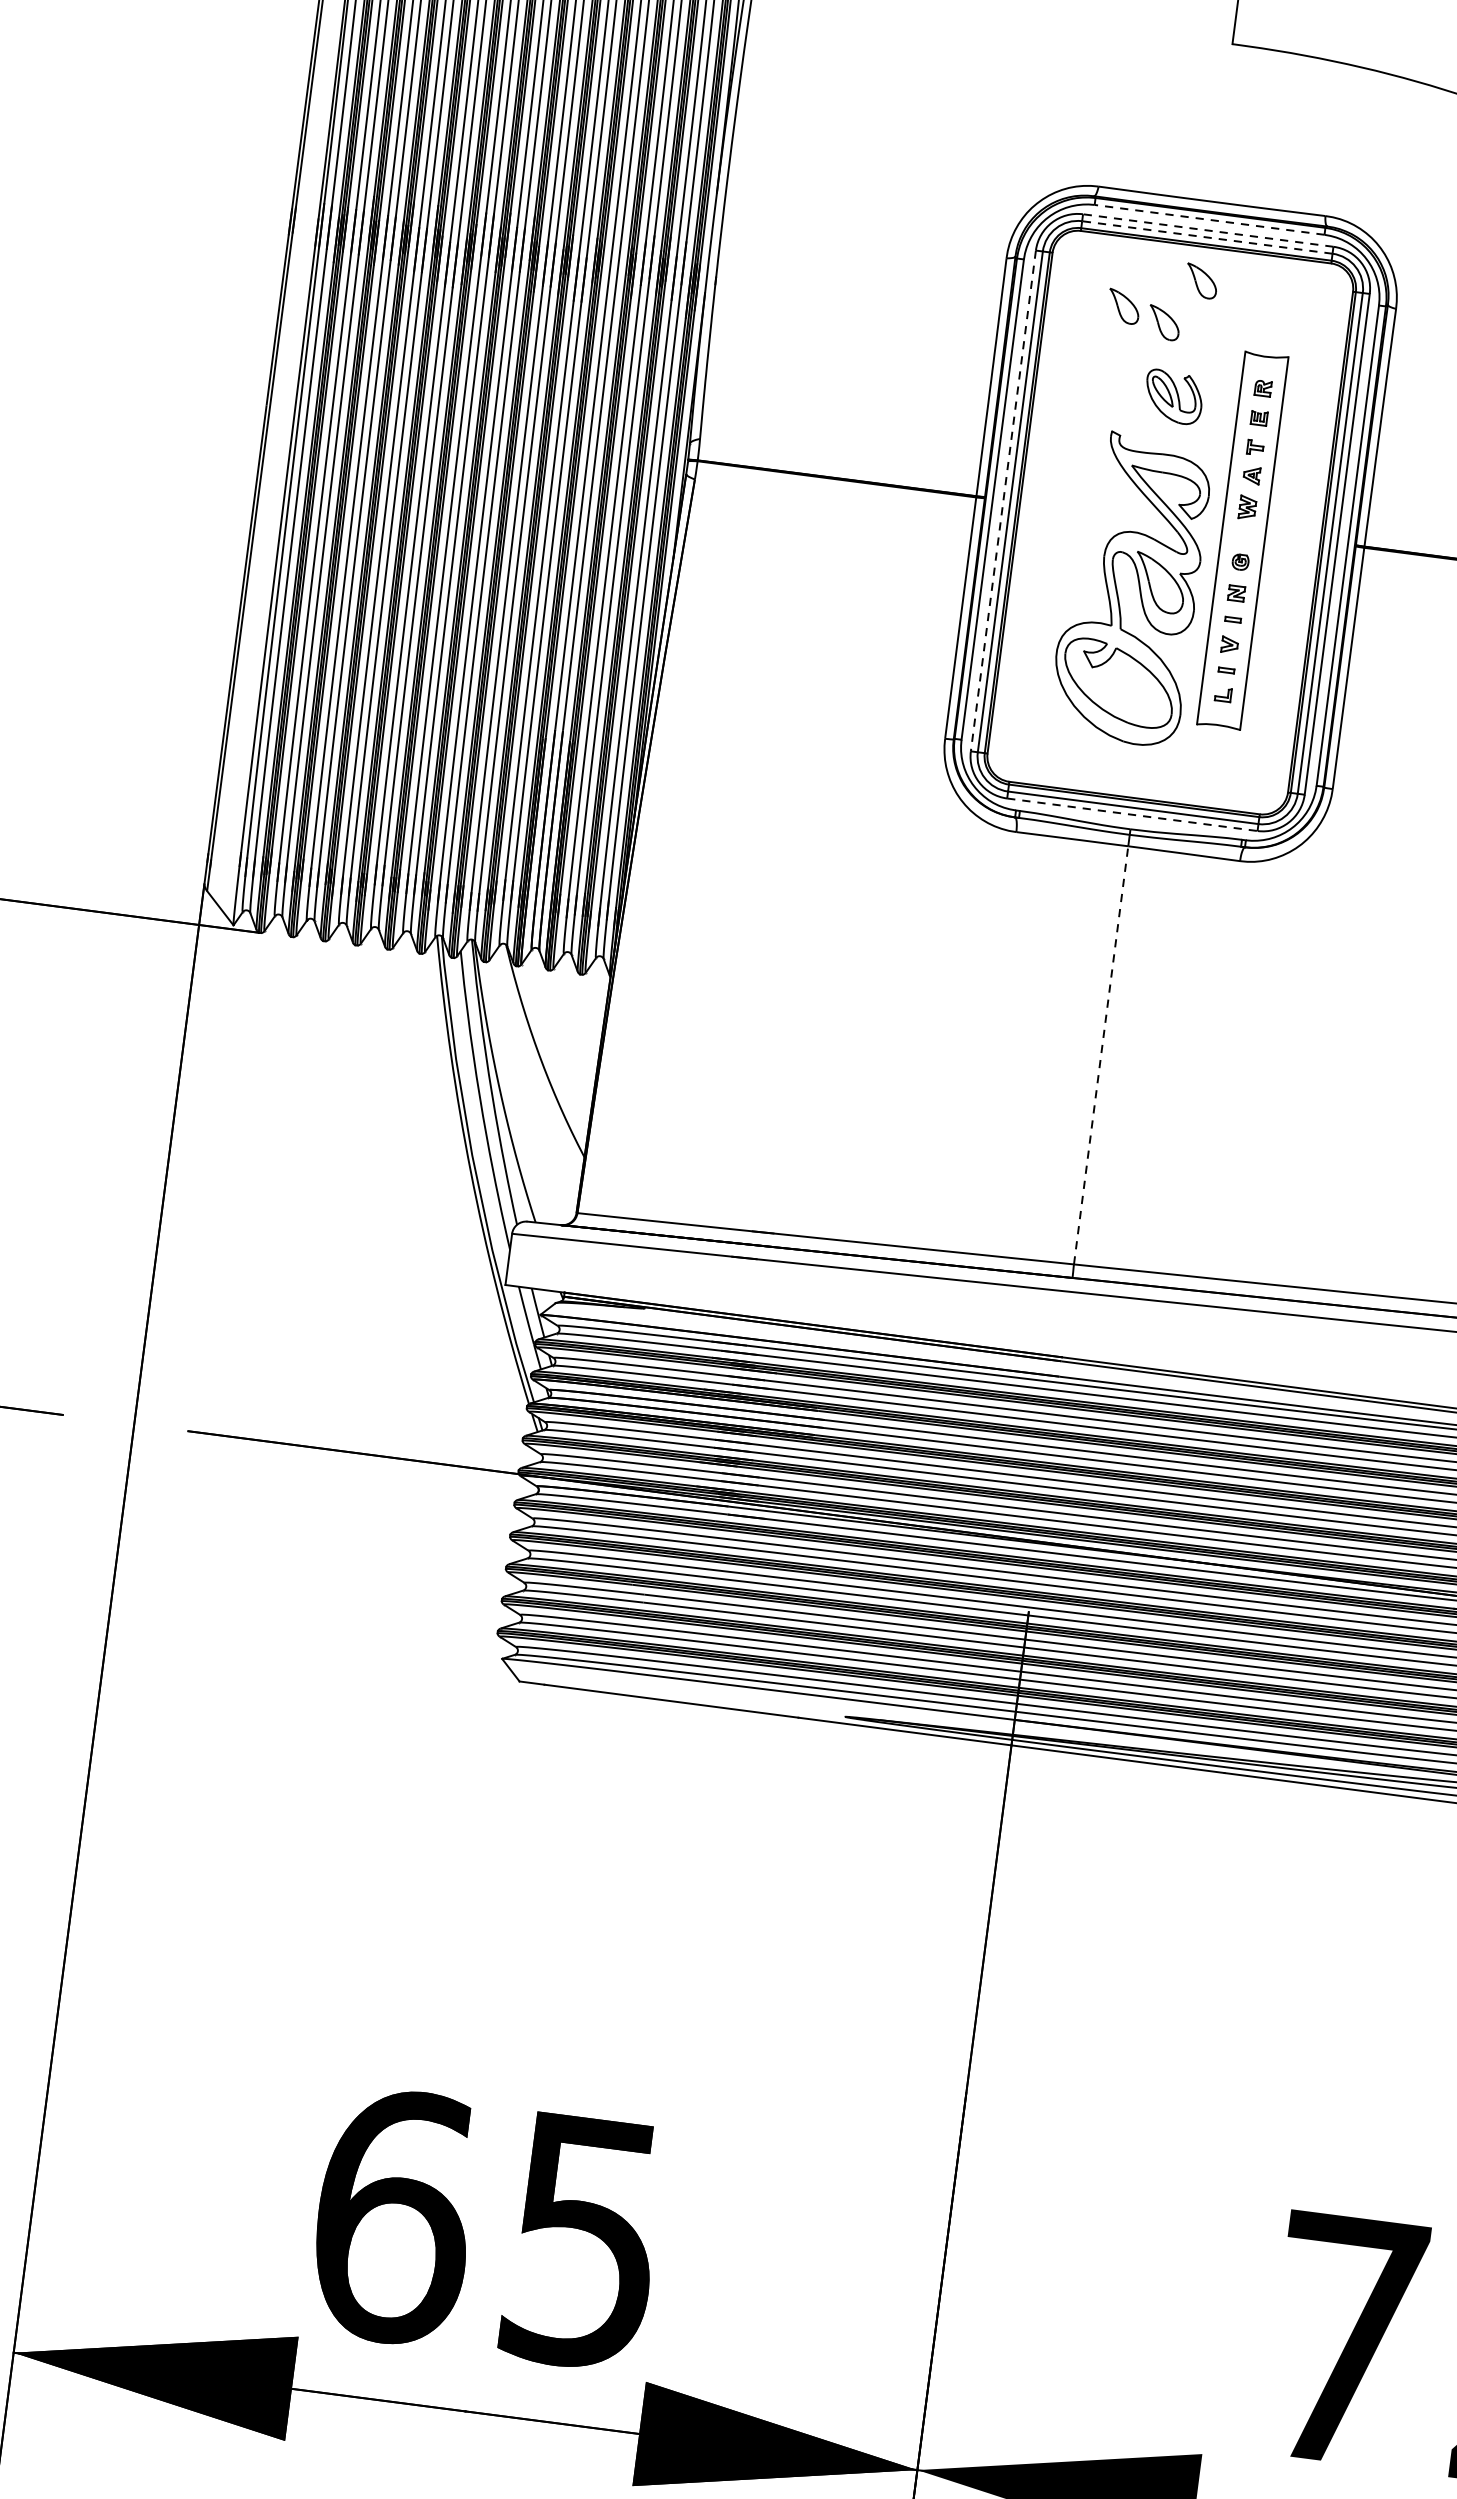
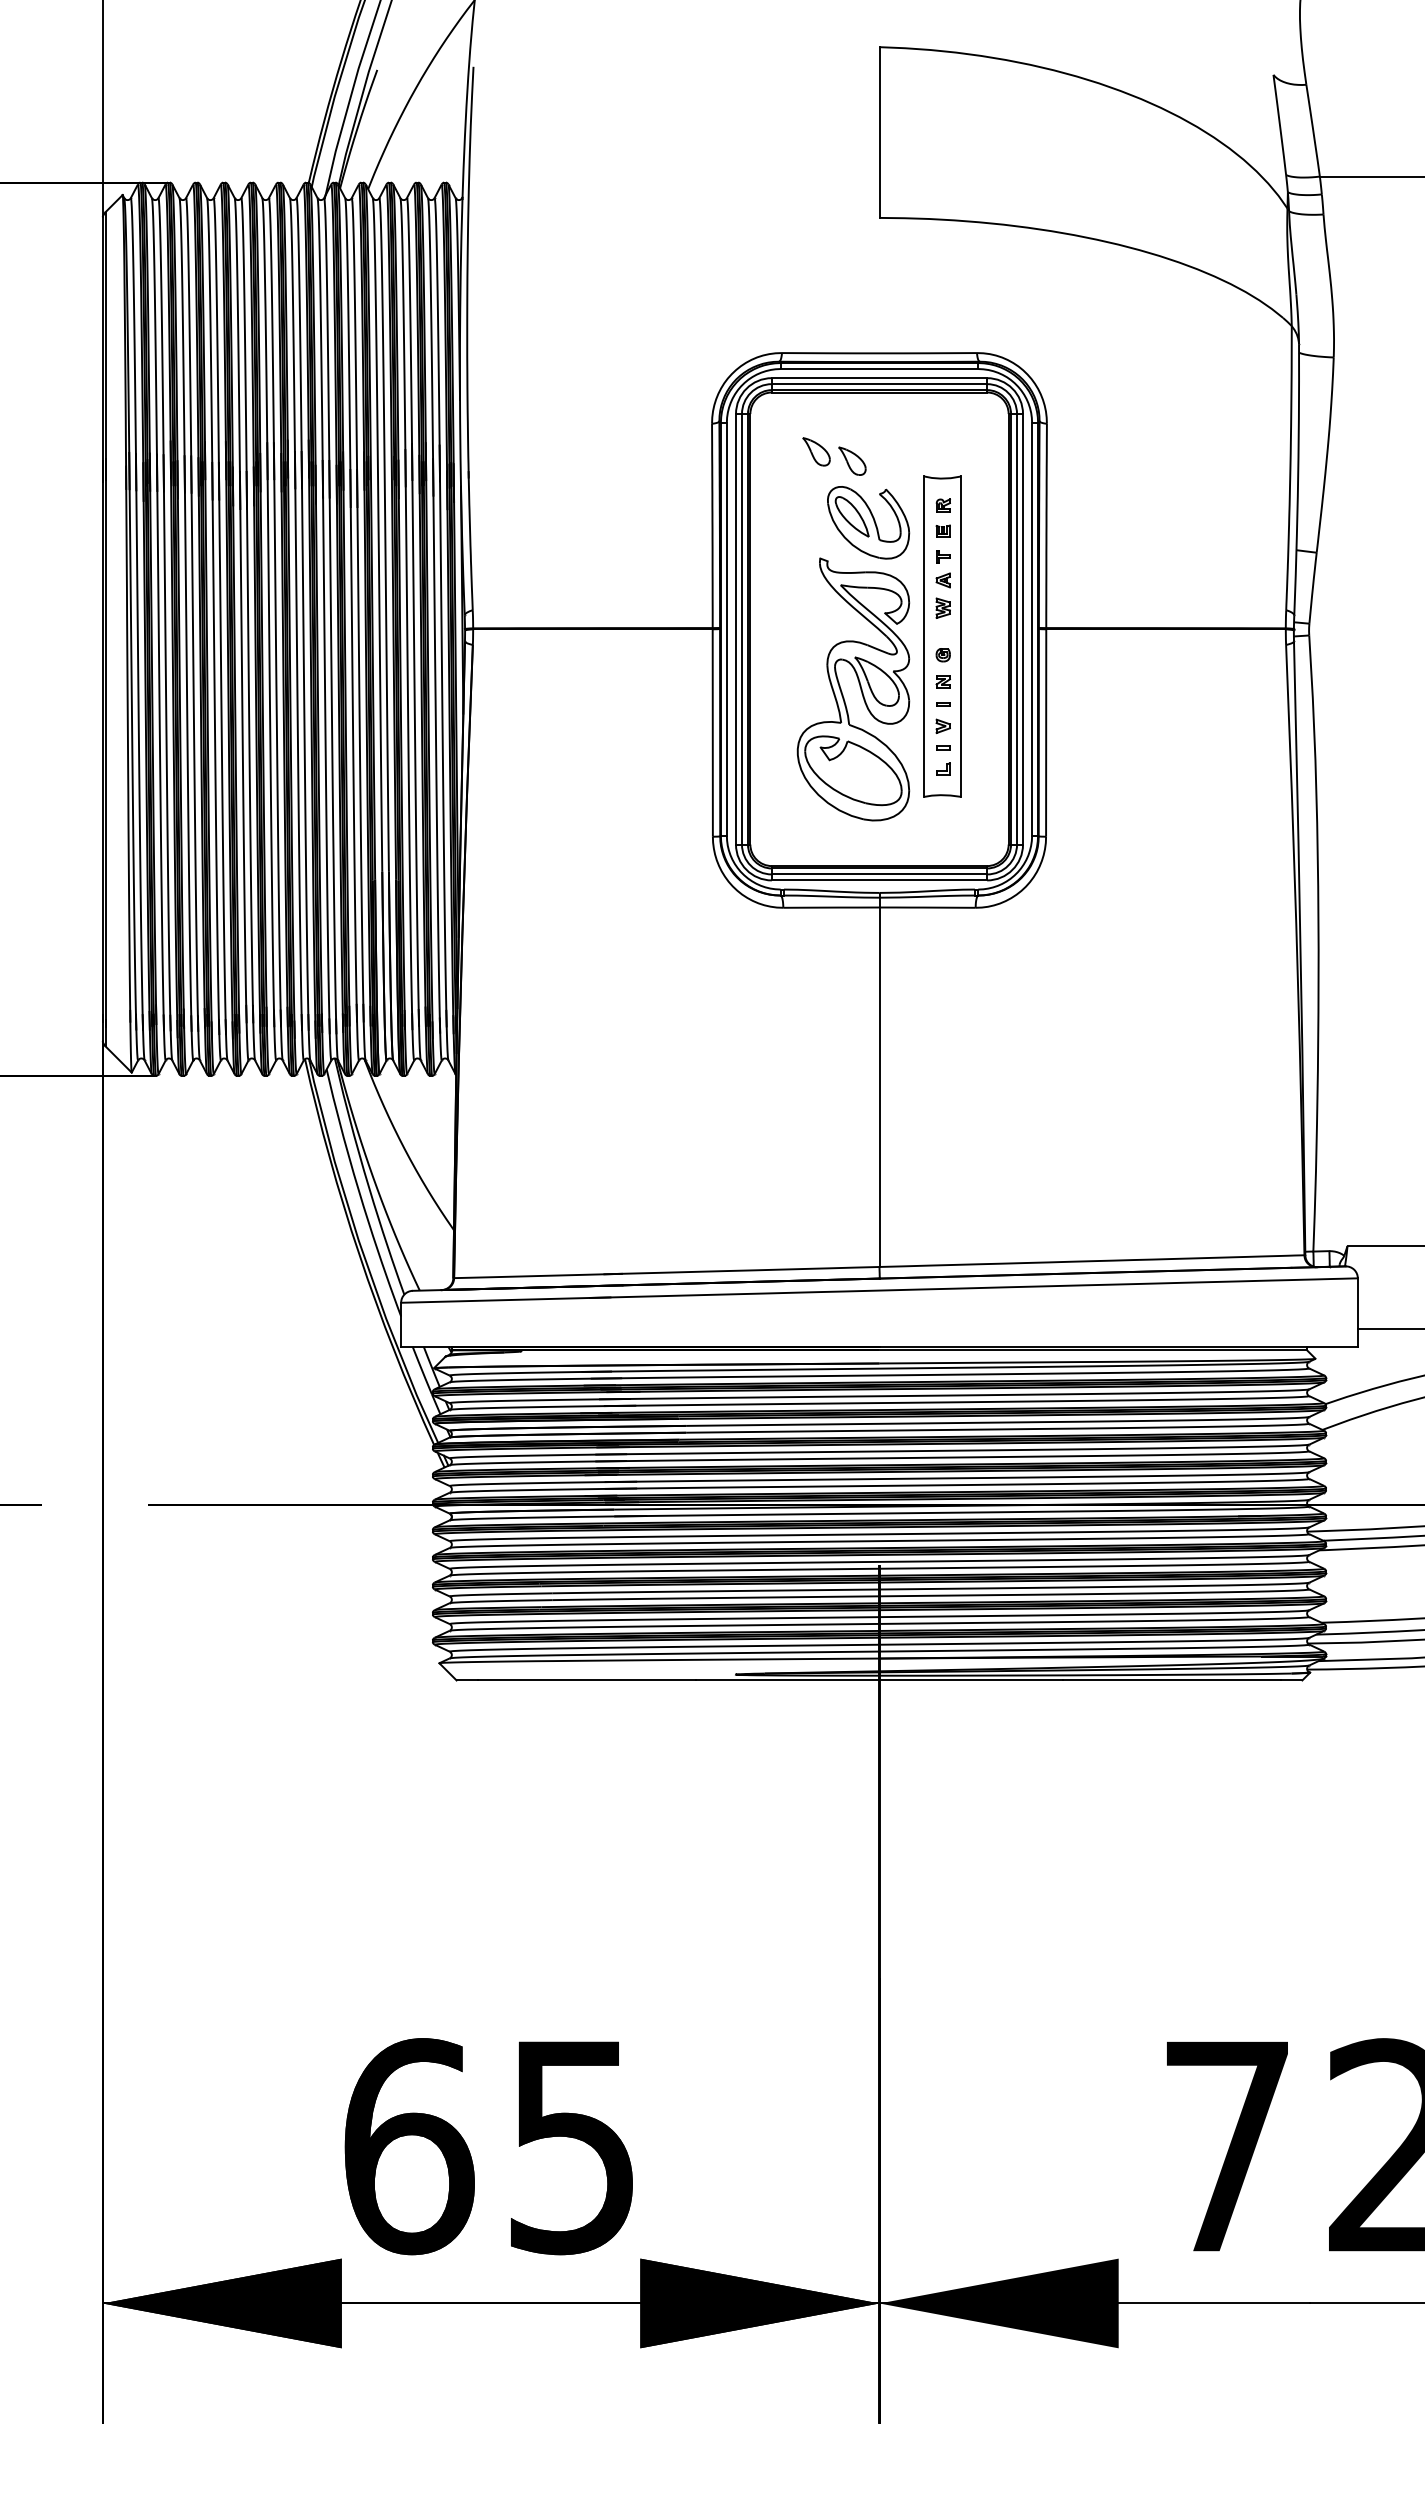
line: (1209, 220) -> (879, 369), dashed -> solid
line: (1208, 230) -> (879, 378), dashed -> solid
line: (1207, 237) -> (879, 384), dashed -> solid
part: (1201, 280) -> (879, 421), removed
part: (1173, 396) -> (868, 522), size x1.67
line: (1003, 501) -> (736, 629), dashed -> solid
line: (1132, 814) -> (879, 880), dashed -> solid
line: (1101, 1055) -> (879, 1087), dashed -> solid

